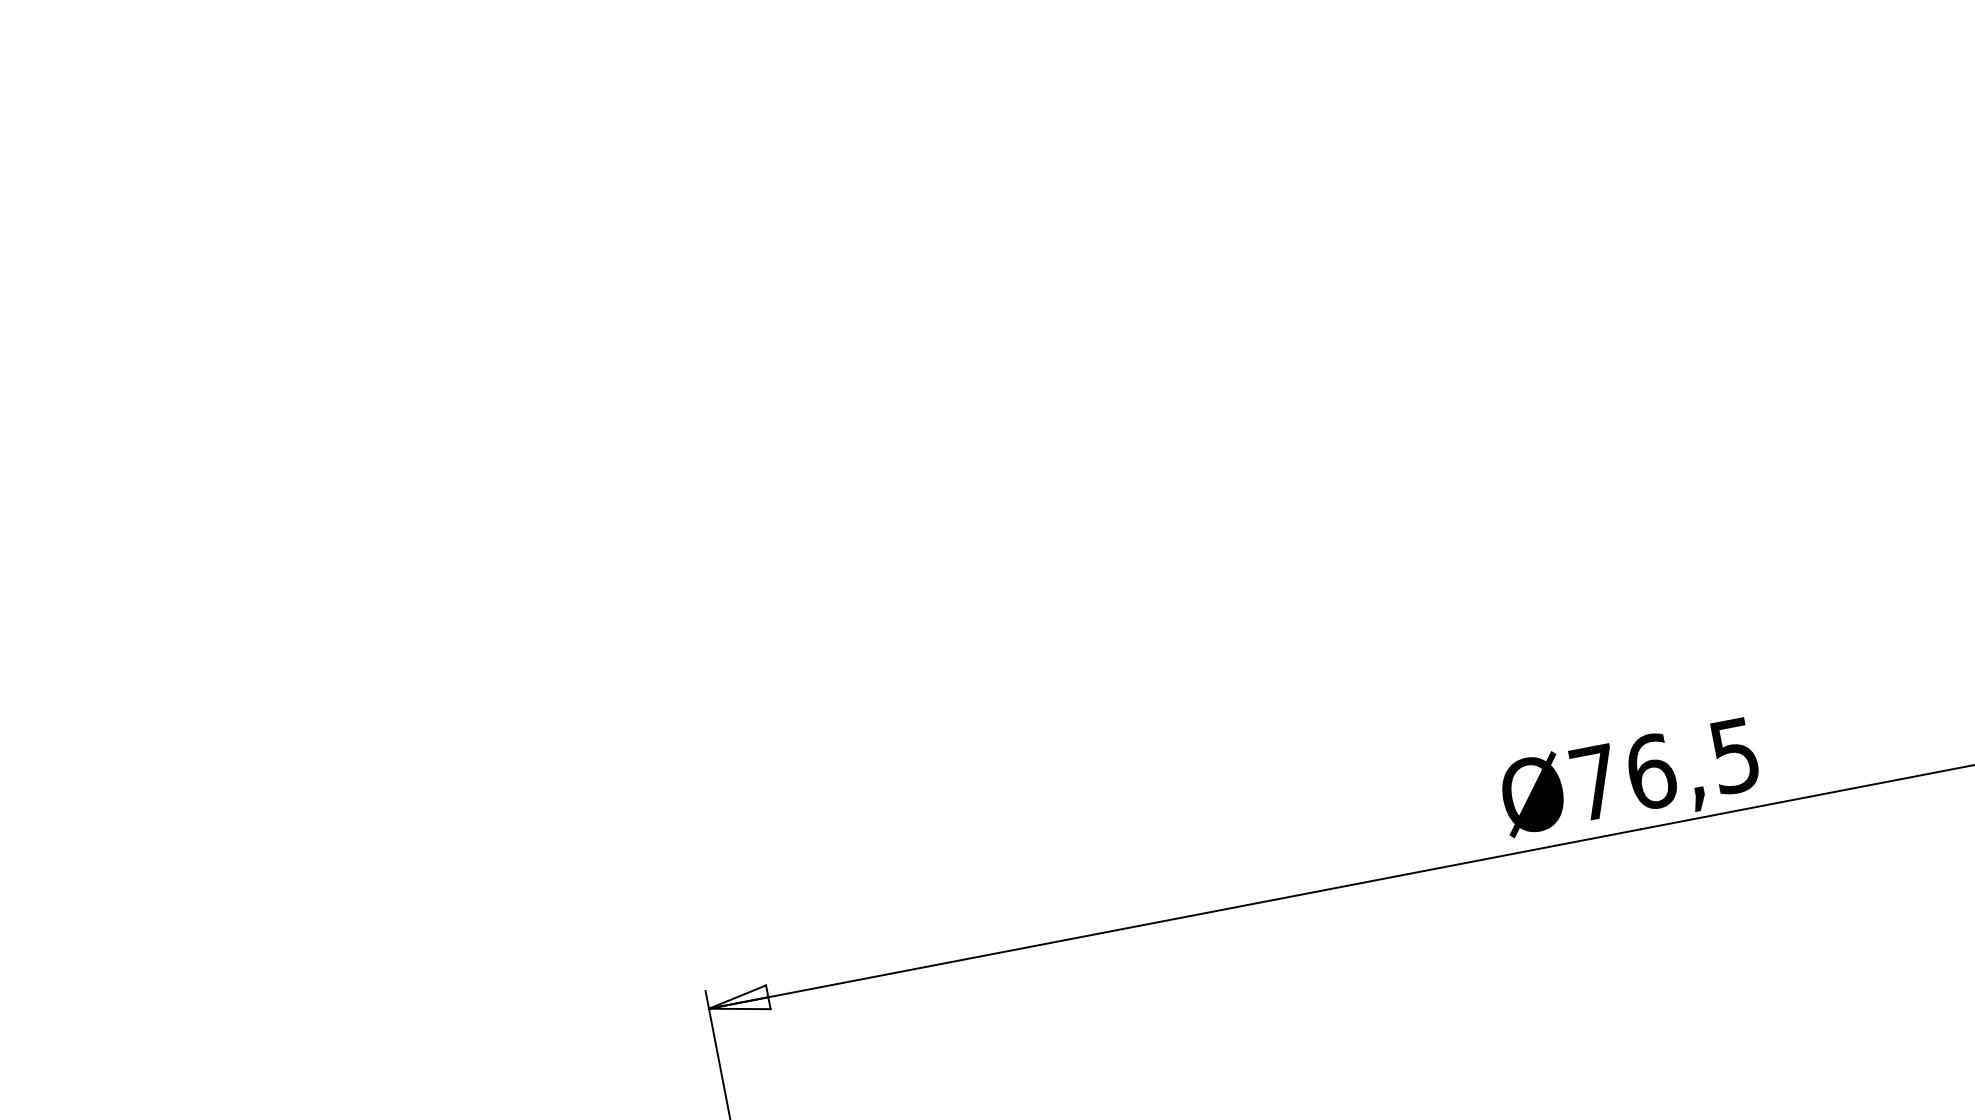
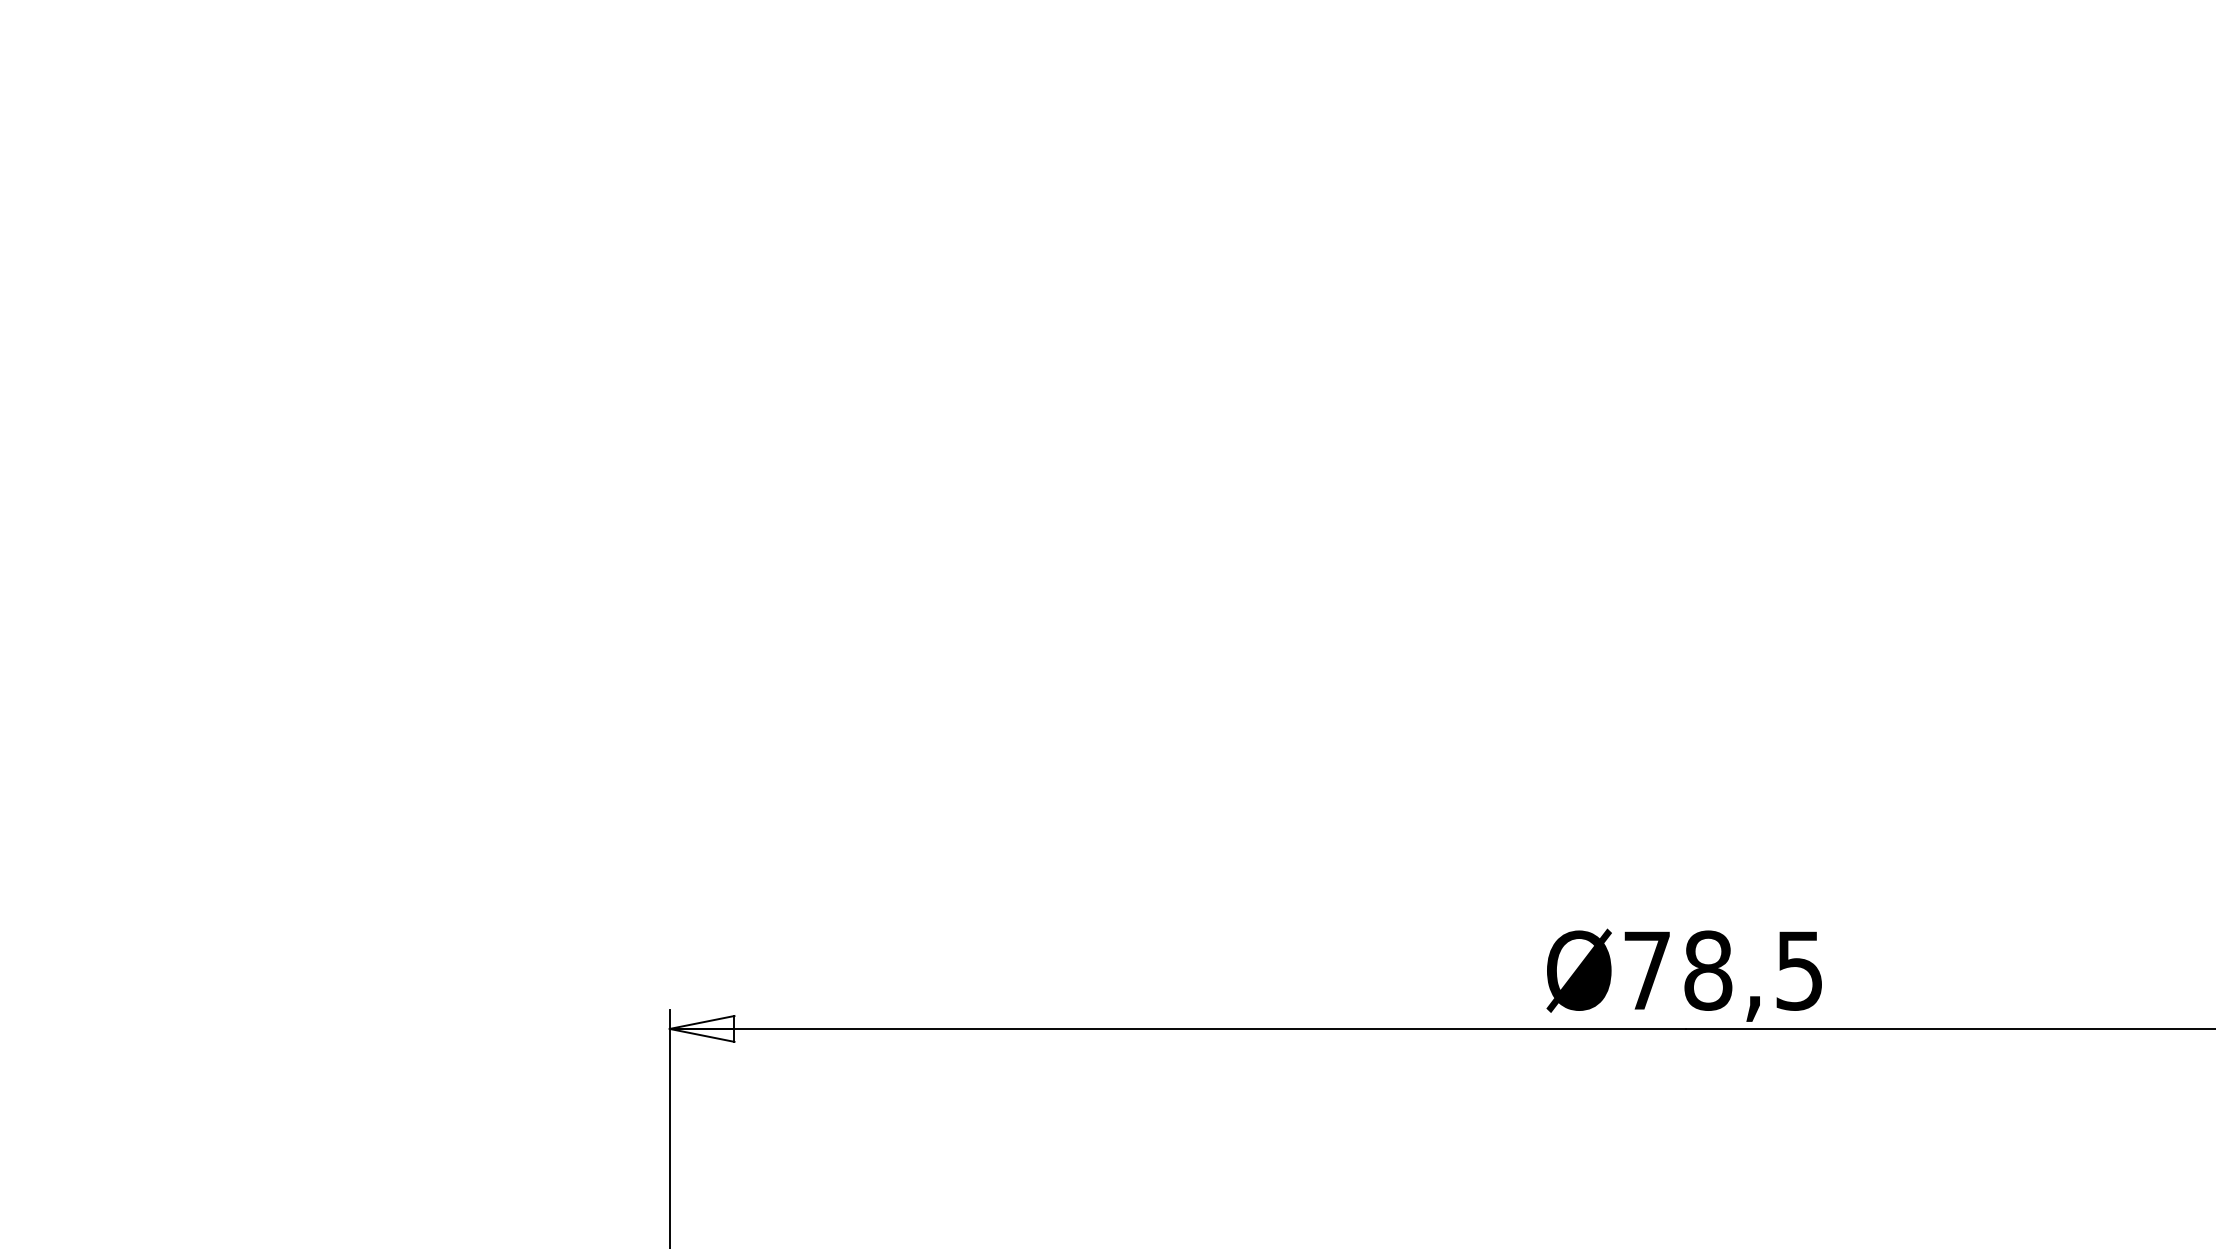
text: (1651, 771) -> (1708, 970), Ø76,5 -> Ø78,5

